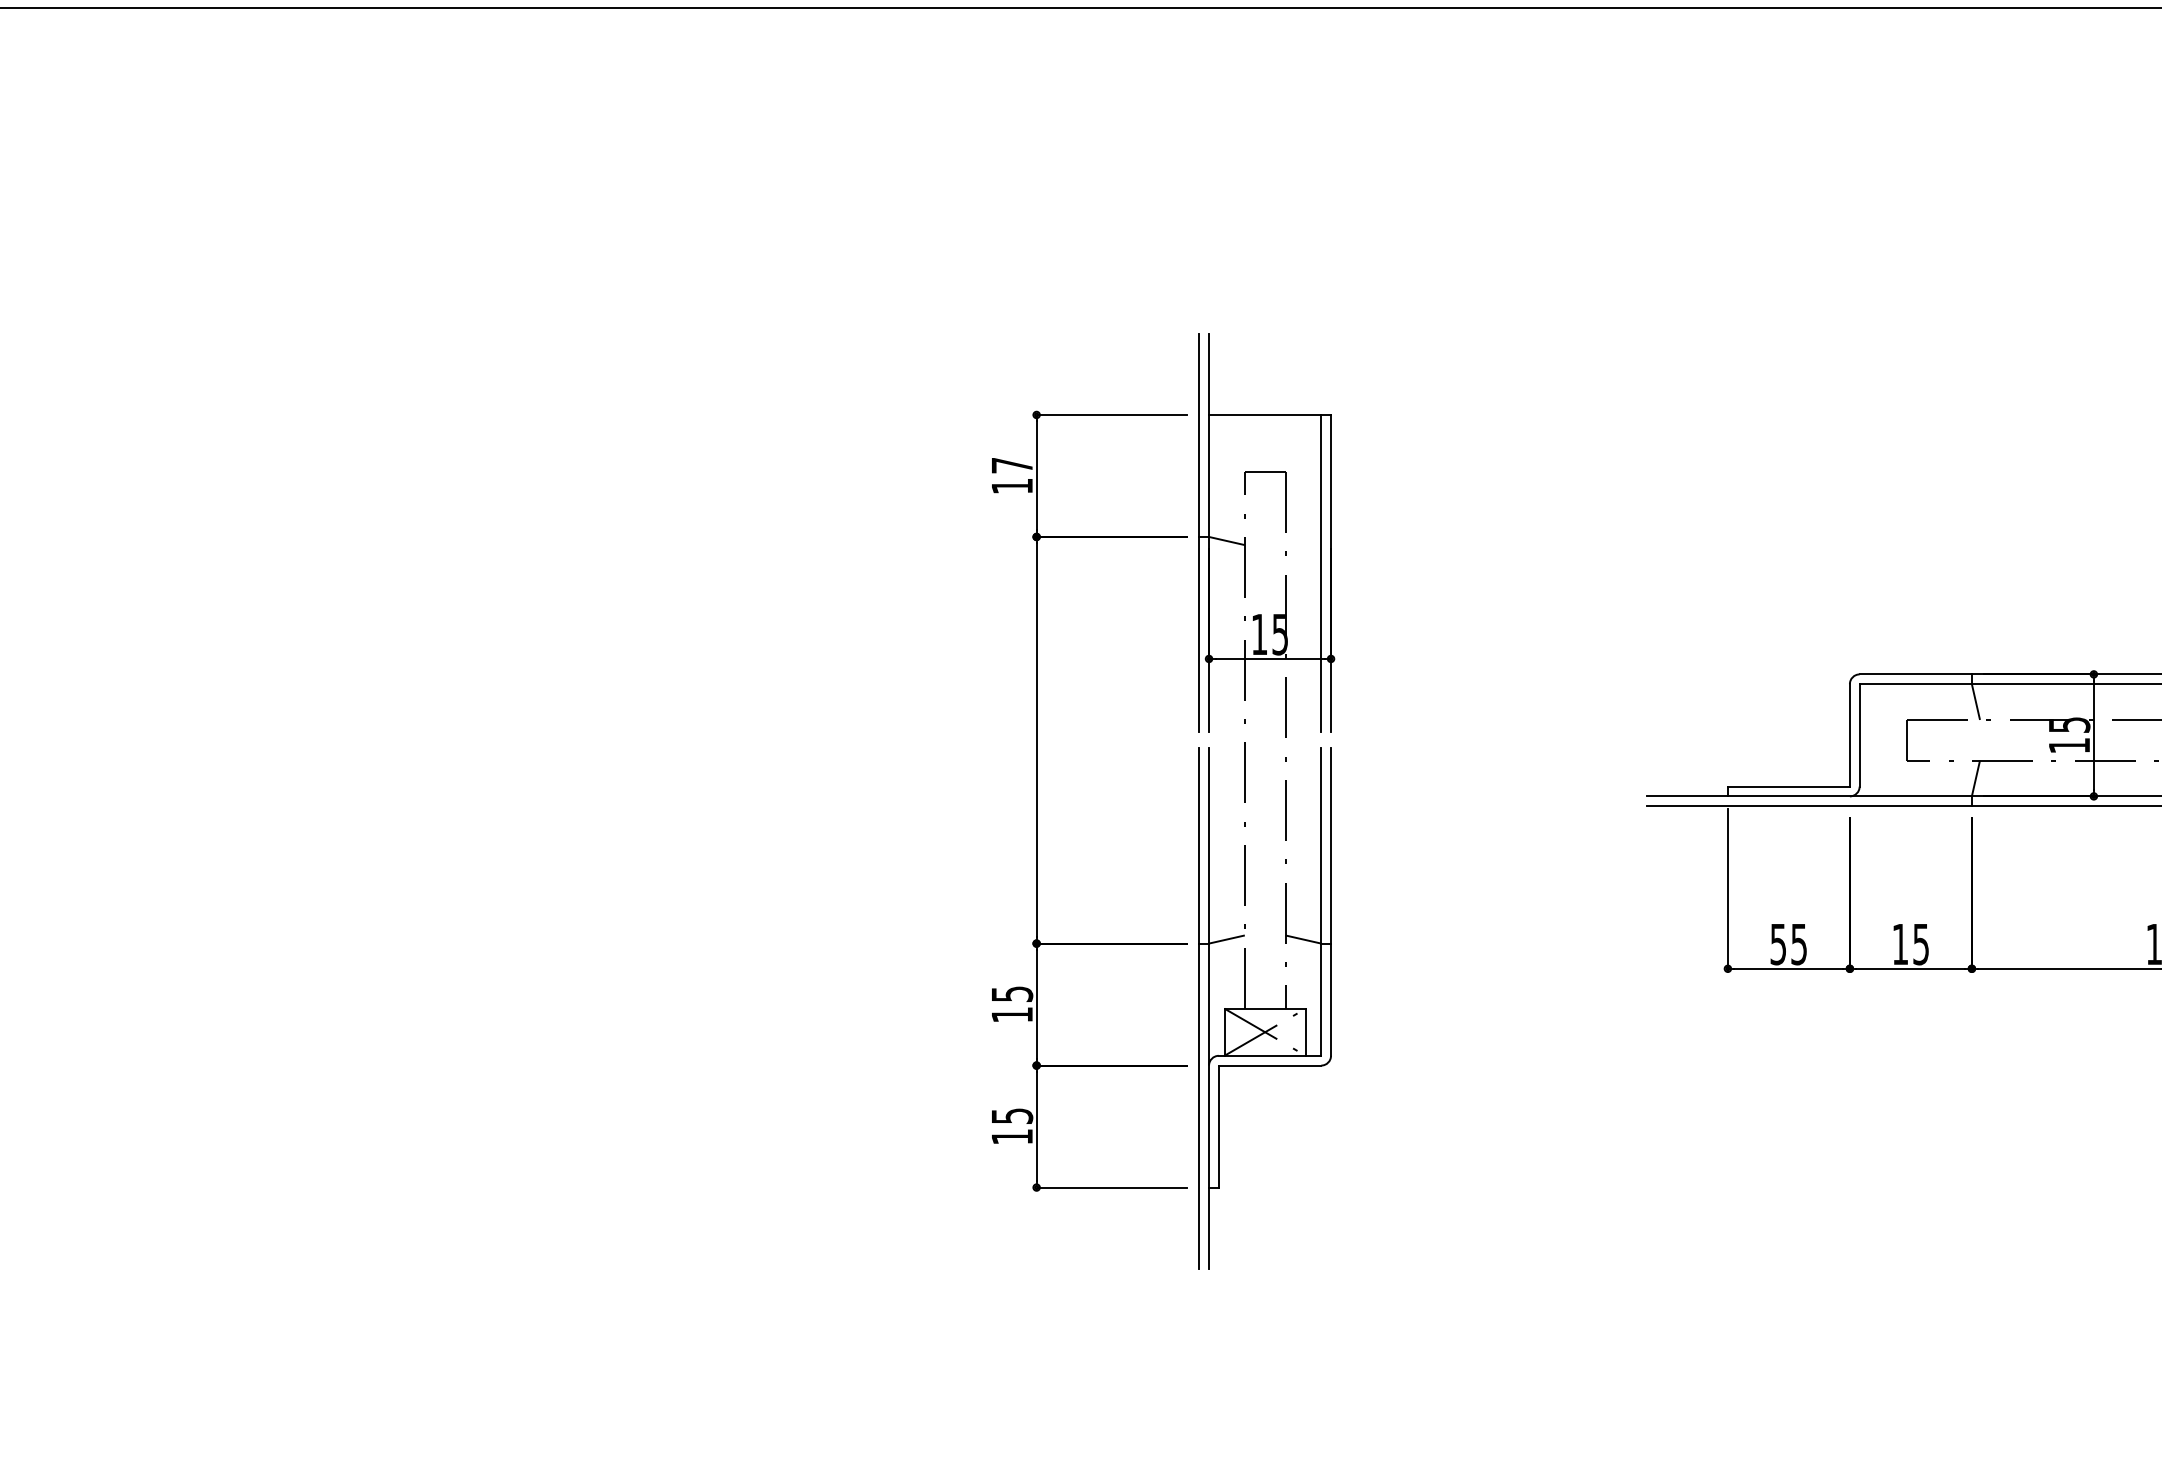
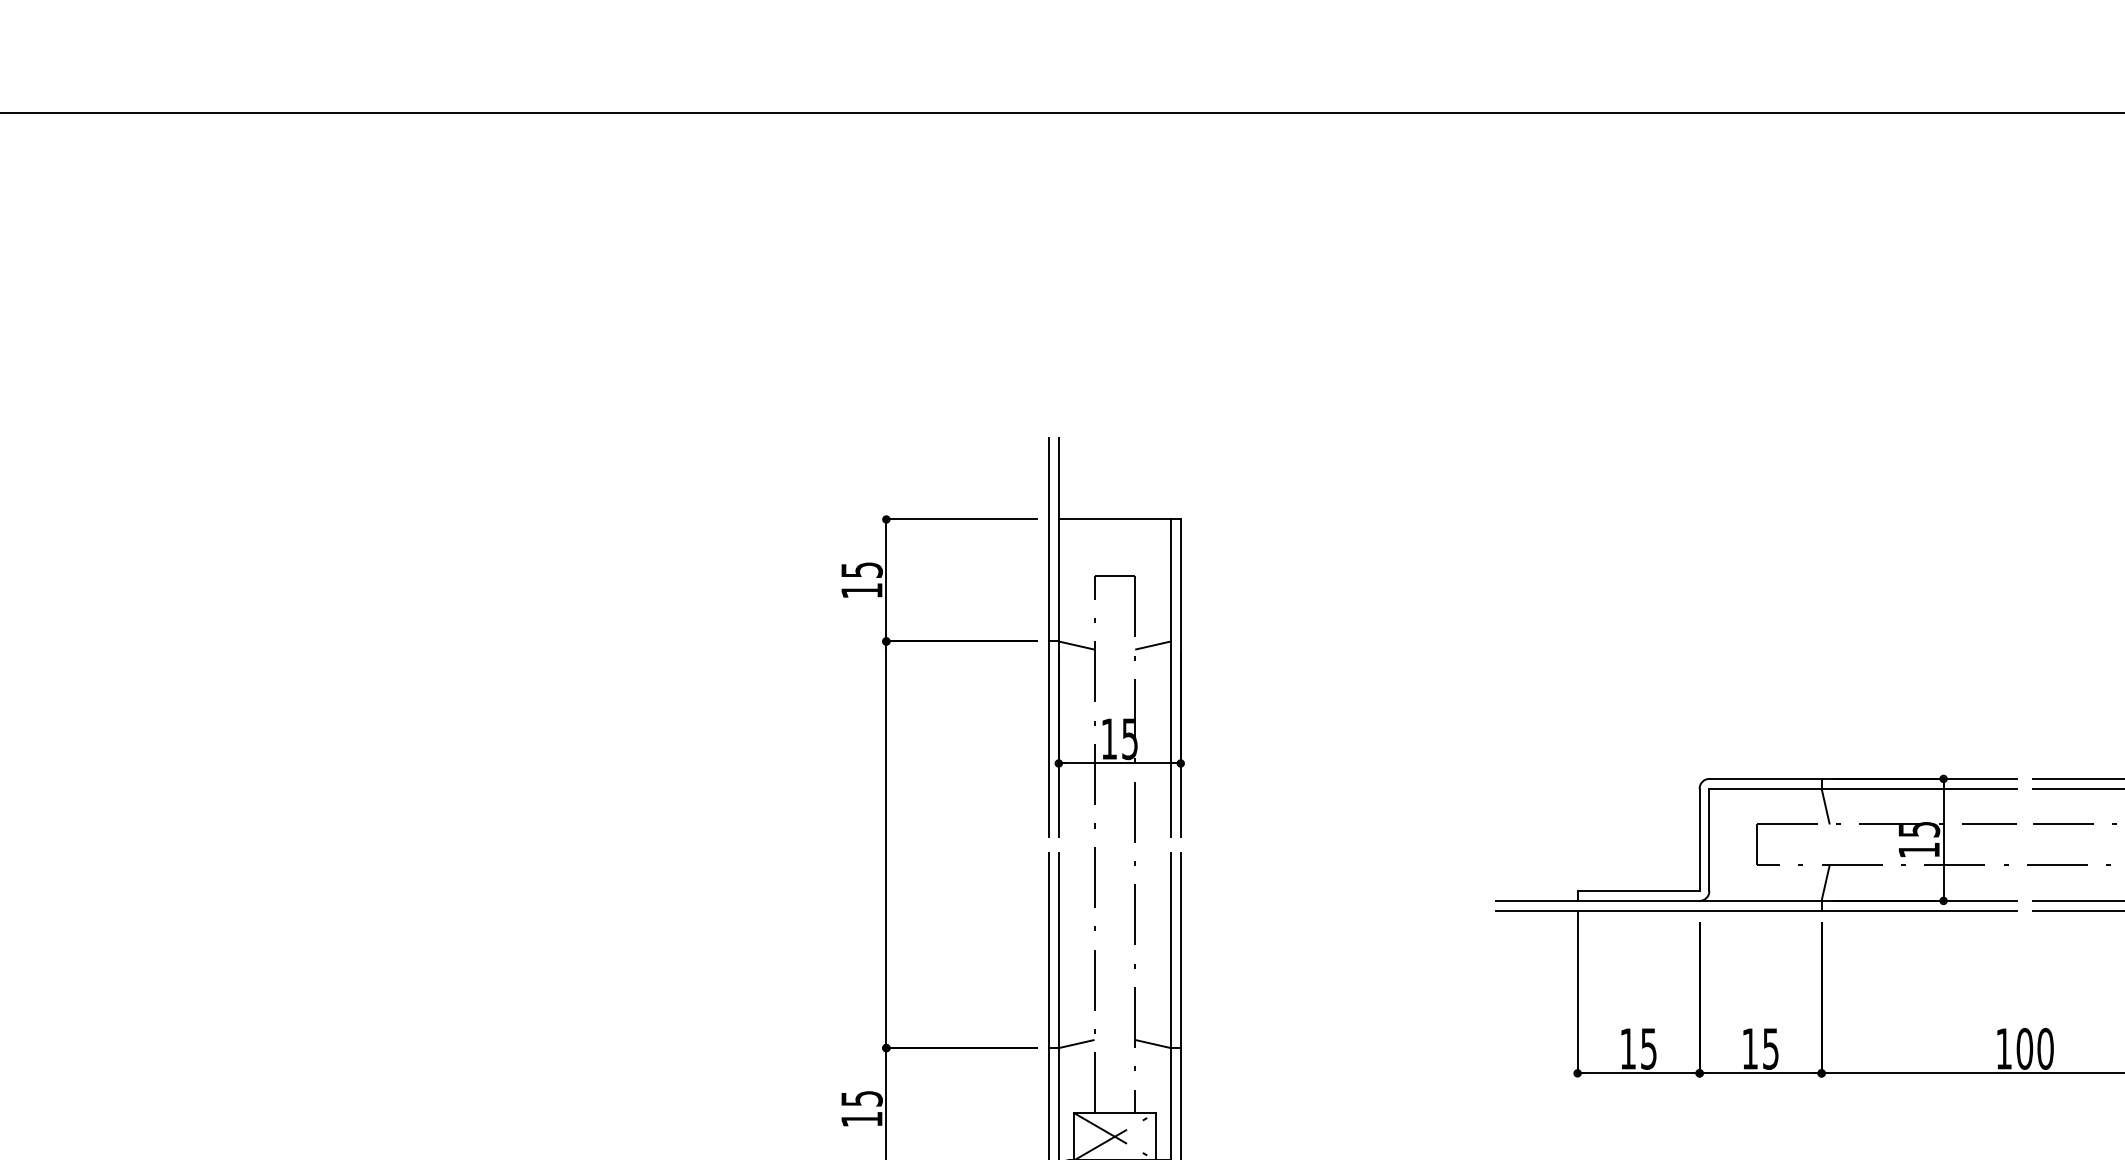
text: (1012, 465) -> (862, 570), 17 -> 15
line: (1303, 540) -> (1153, 645), added
text: (1777, 944) -> (1627, 1049), 55 -> 15

